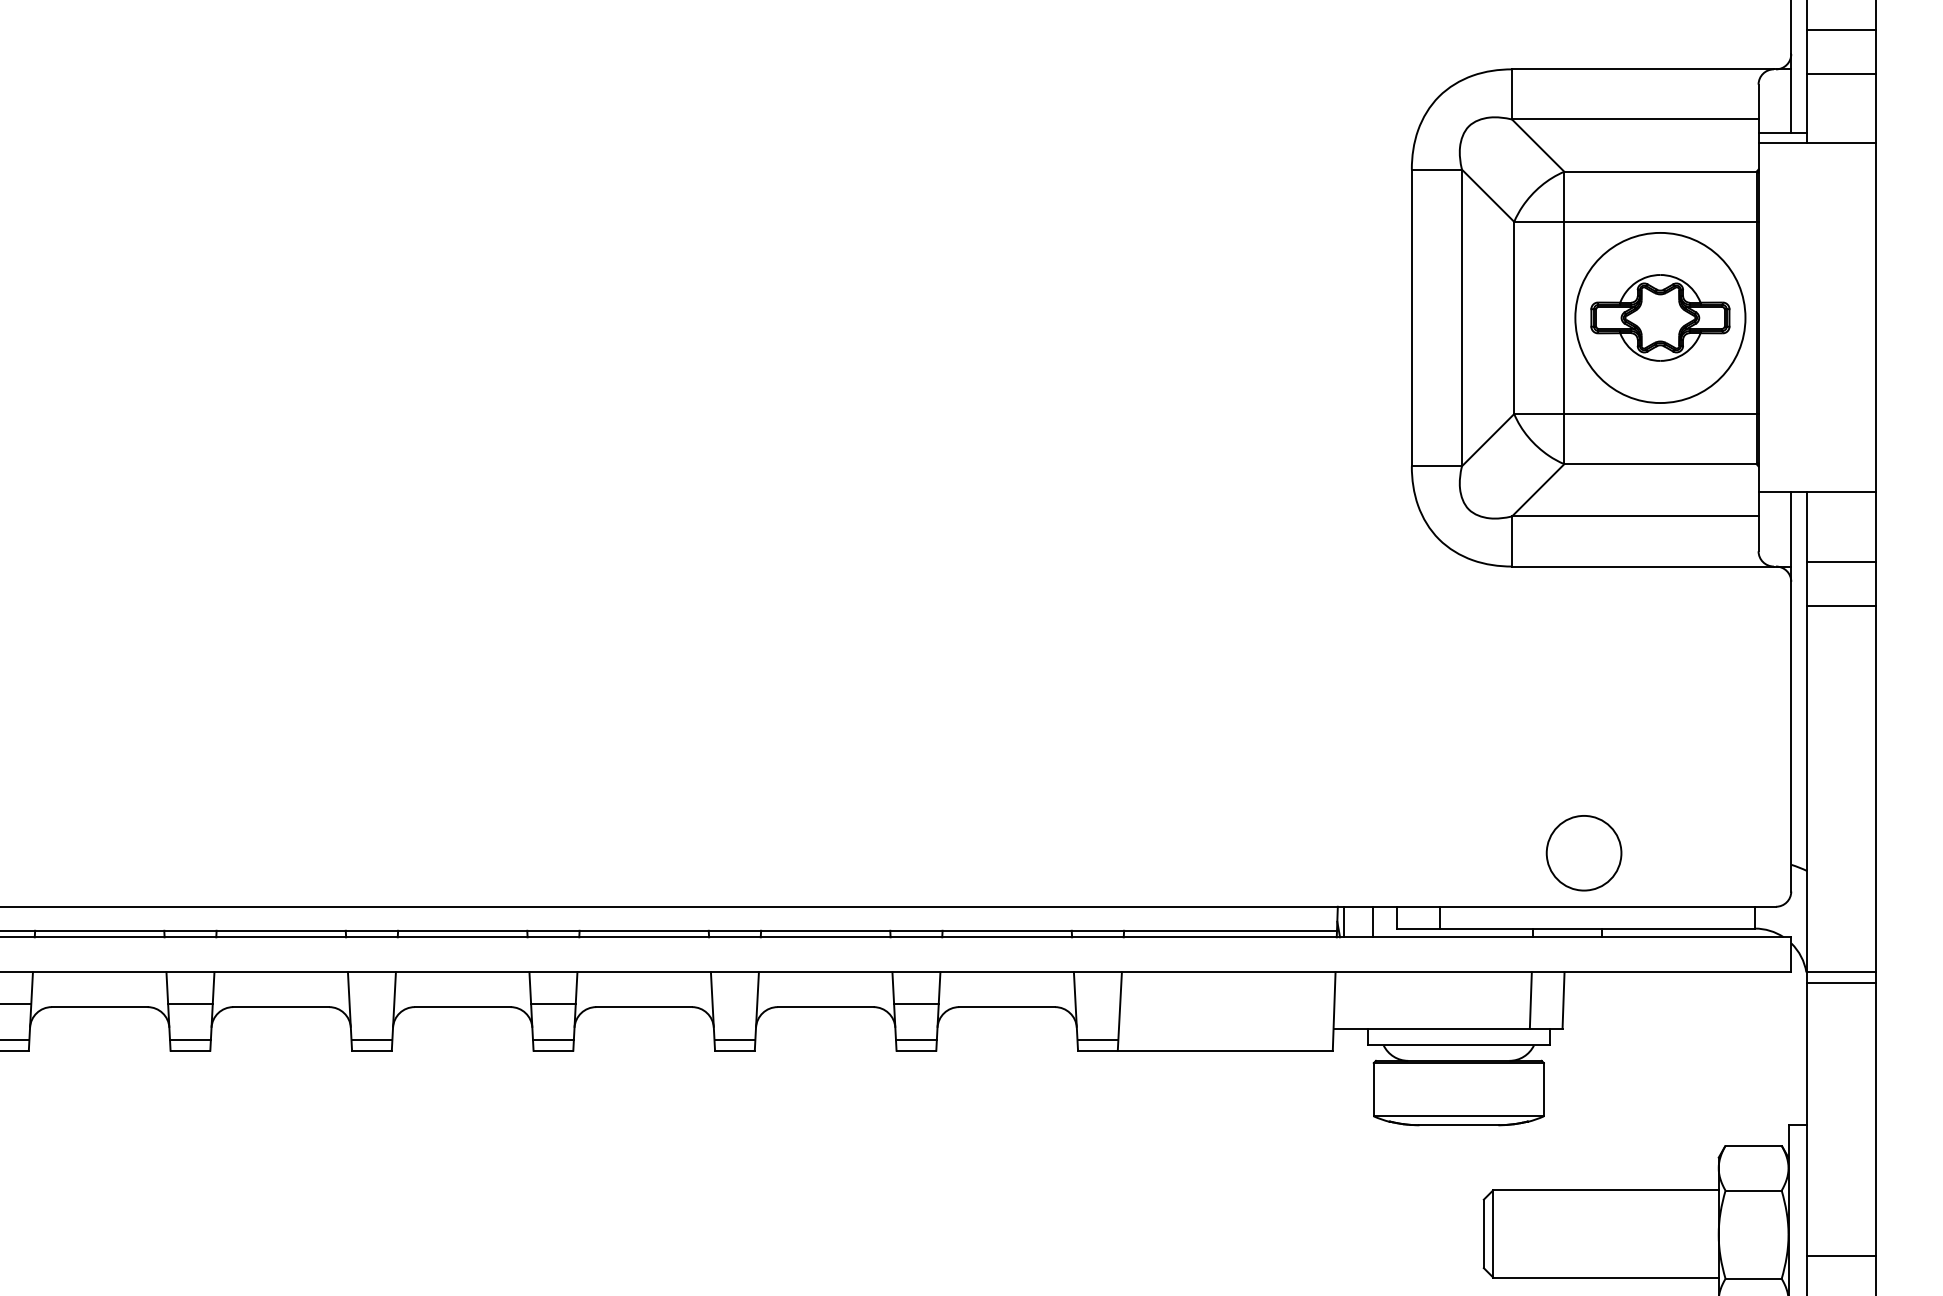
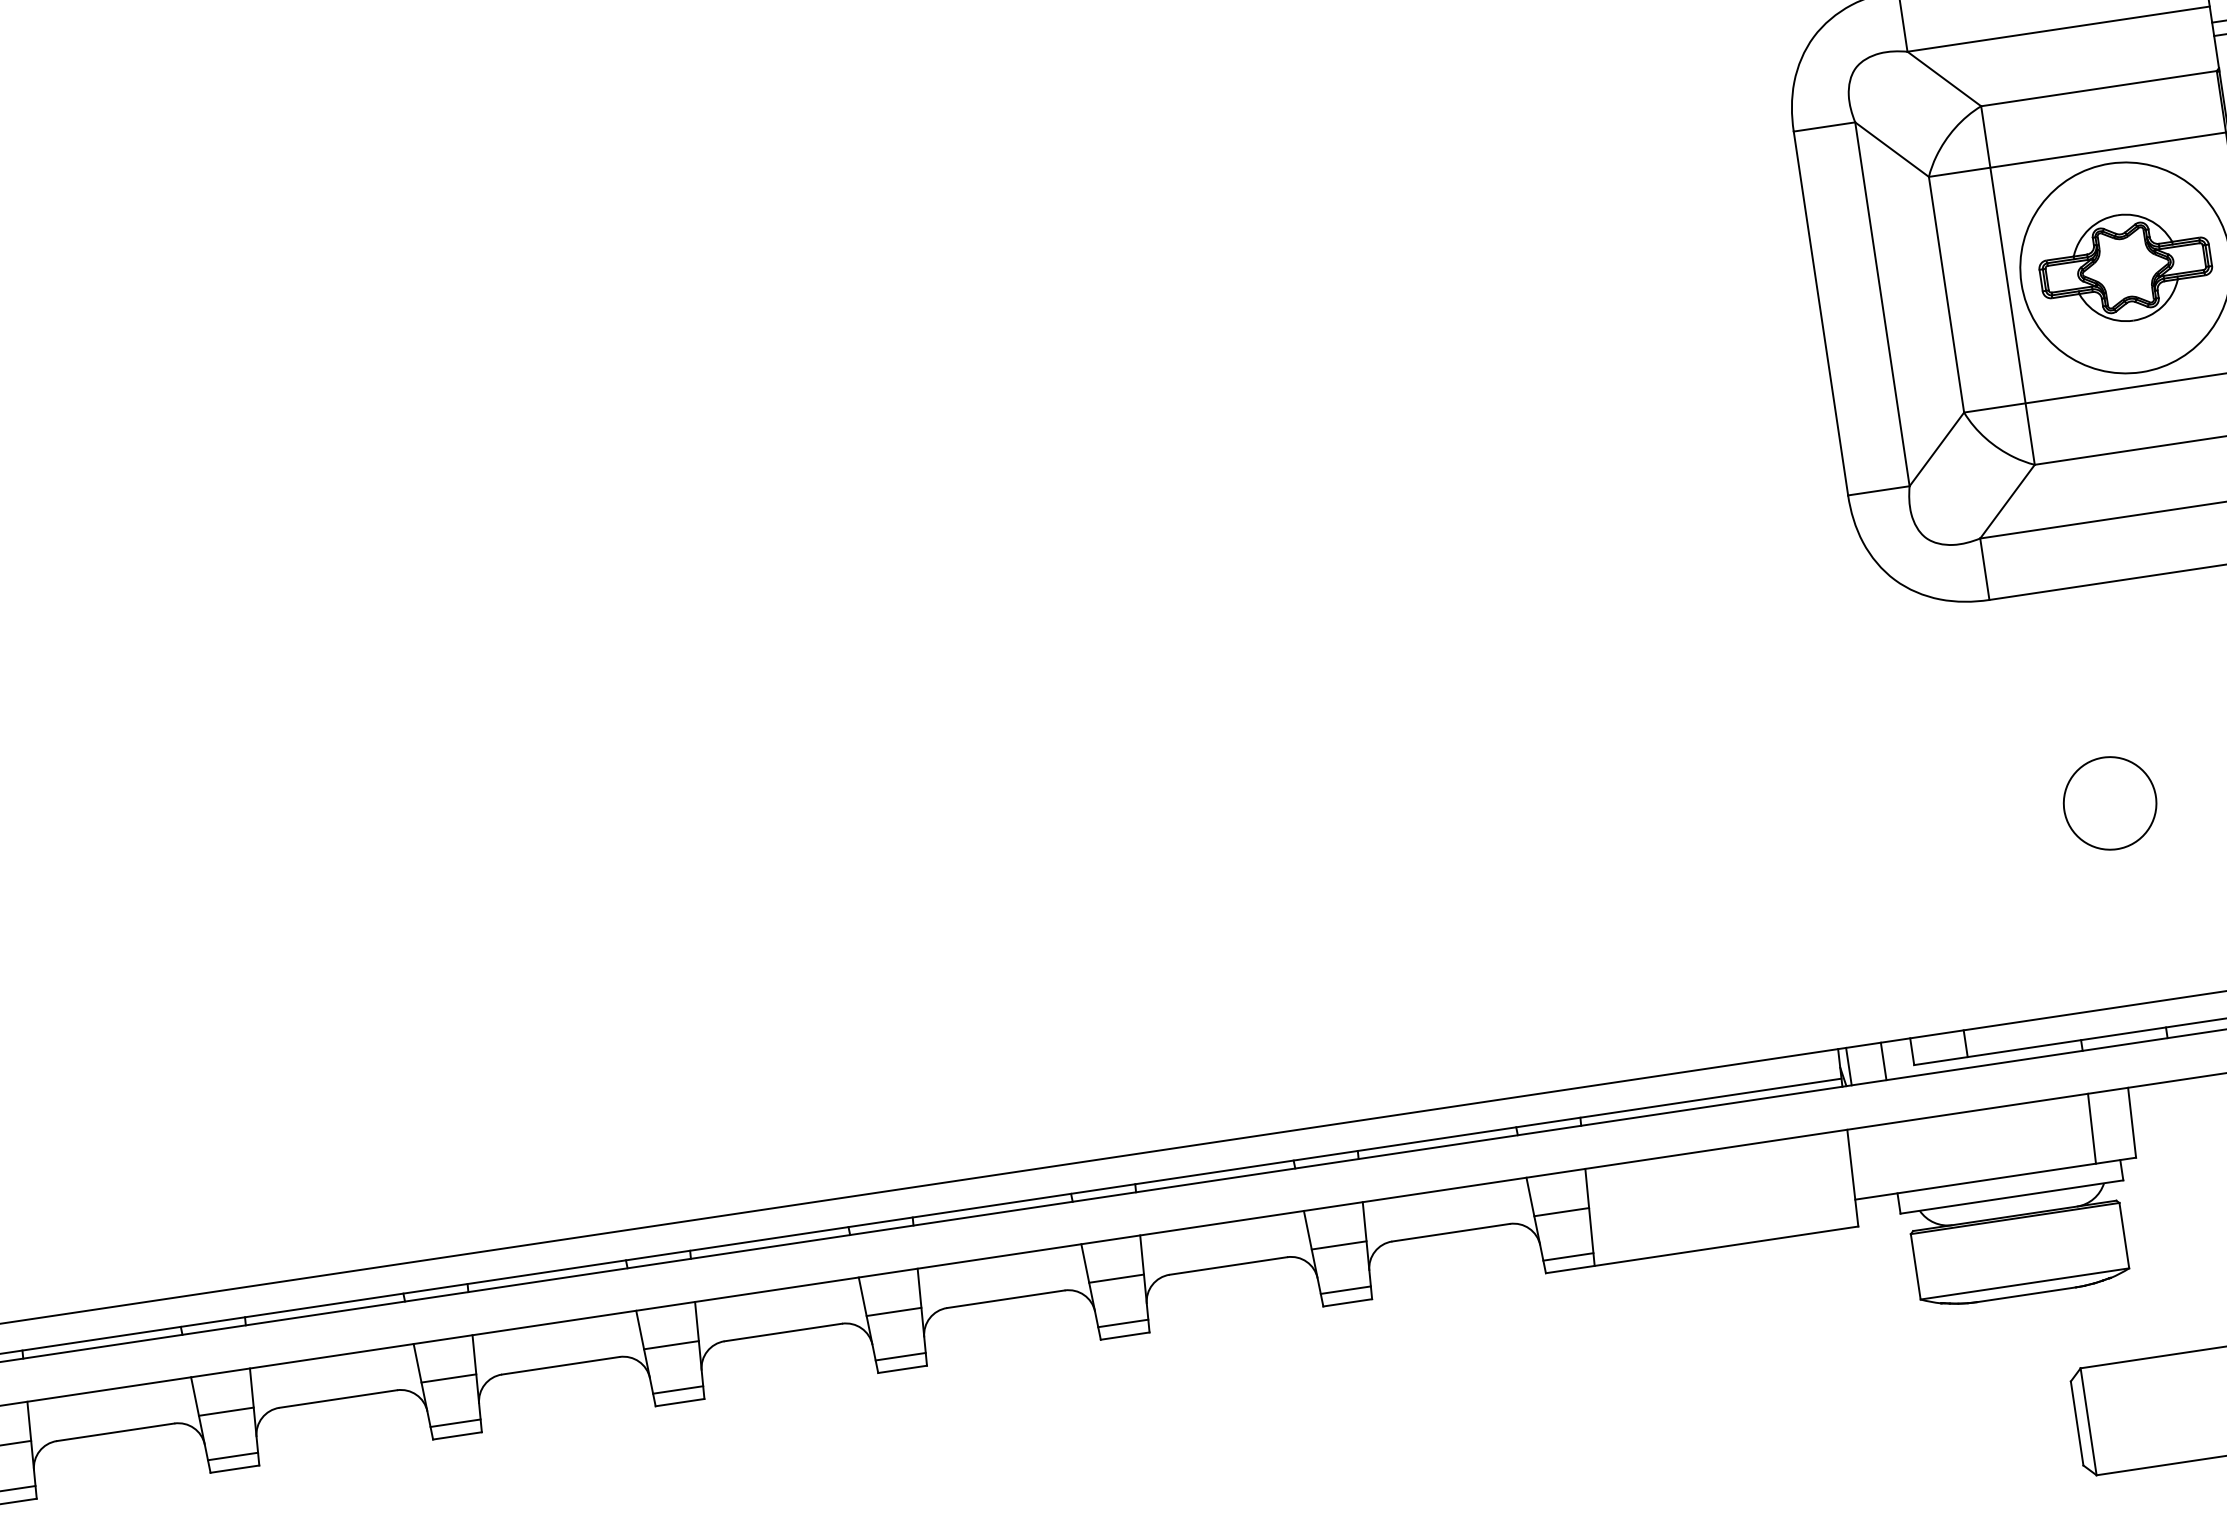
circle: (1583, 853) -> (2109, 803), moved
line: (371, 1003) -> (670, 1344), added
line: (734, 1003) -> (1115, 1278), added
line: (1097, 1003) -> (1561, 1211), added

